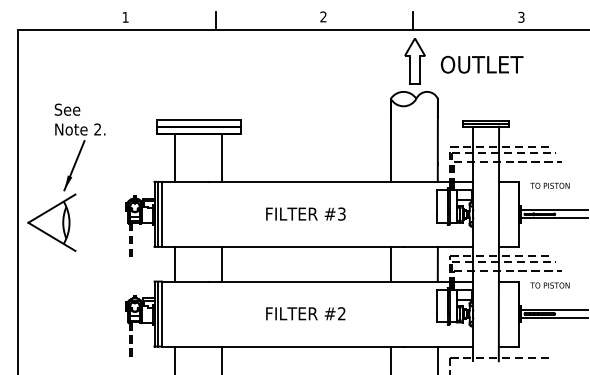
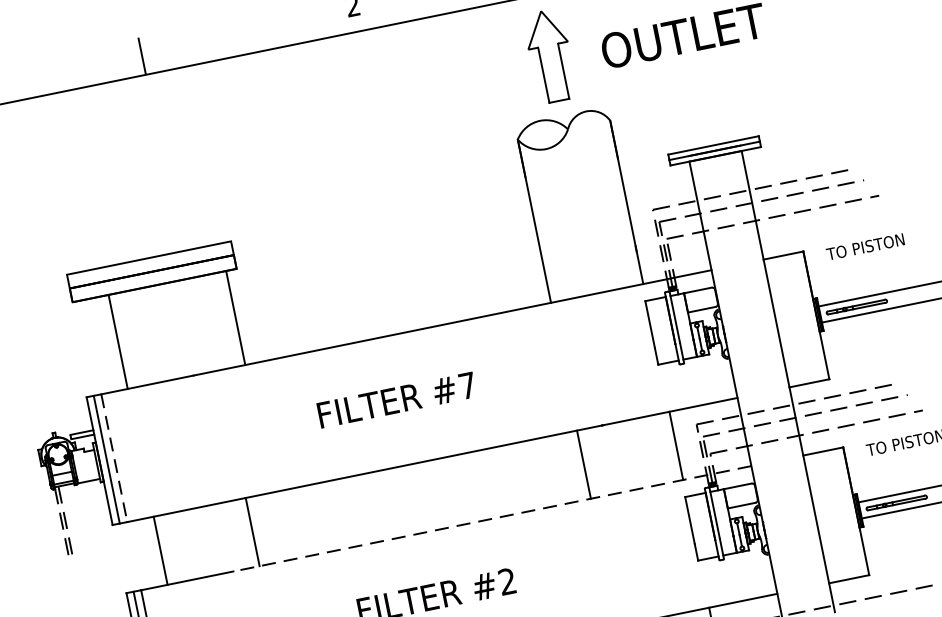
line: (222, 157) -> (235, 317), moved
text: (341, 213) -> (466, 384), #3 -> #7
line: (162, 214) -> (115, 458), solid -> dashed
line: (340, 281) -> (491, 518), solid -> dashed

